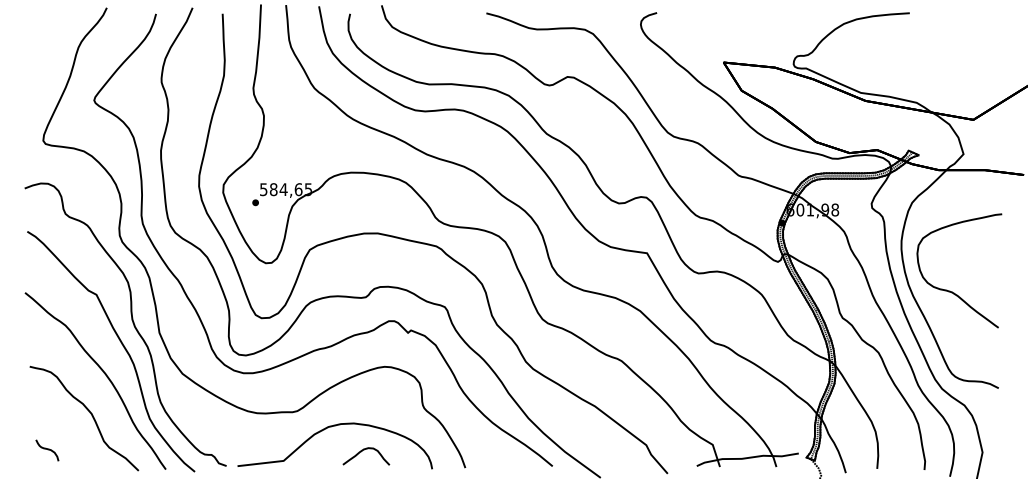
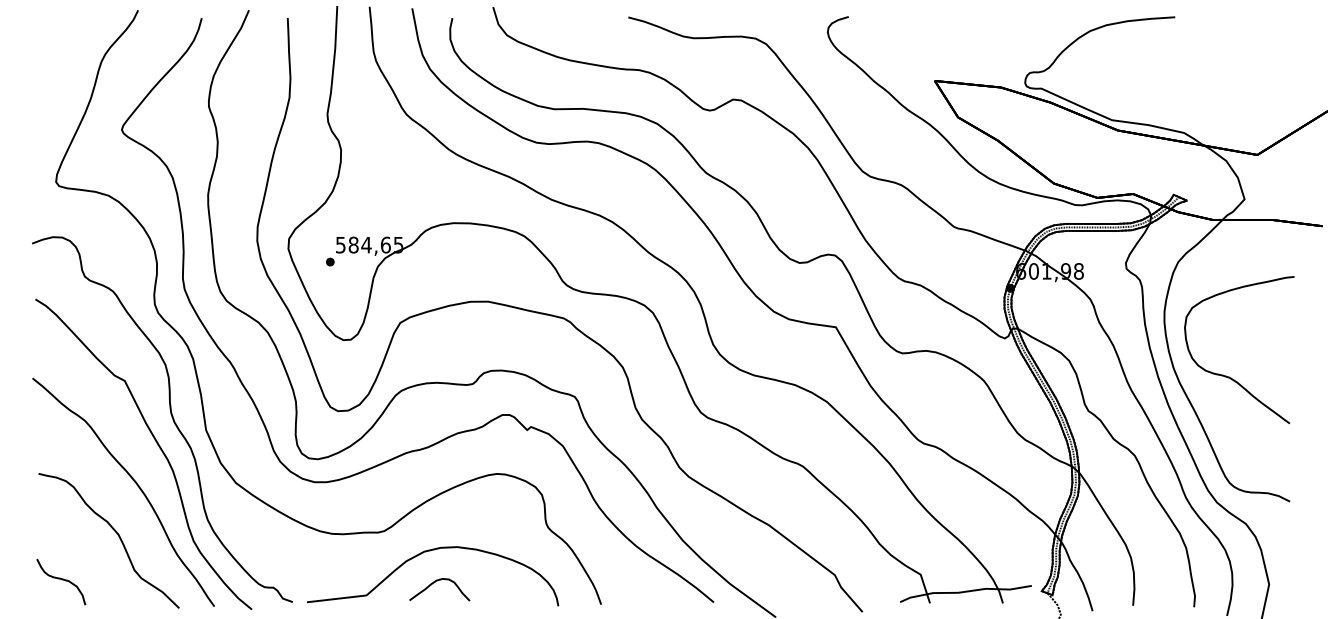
part: (47, 450) -> (61, 582), size x1.67
curve: (364, 450) -> (437, 582), moved

